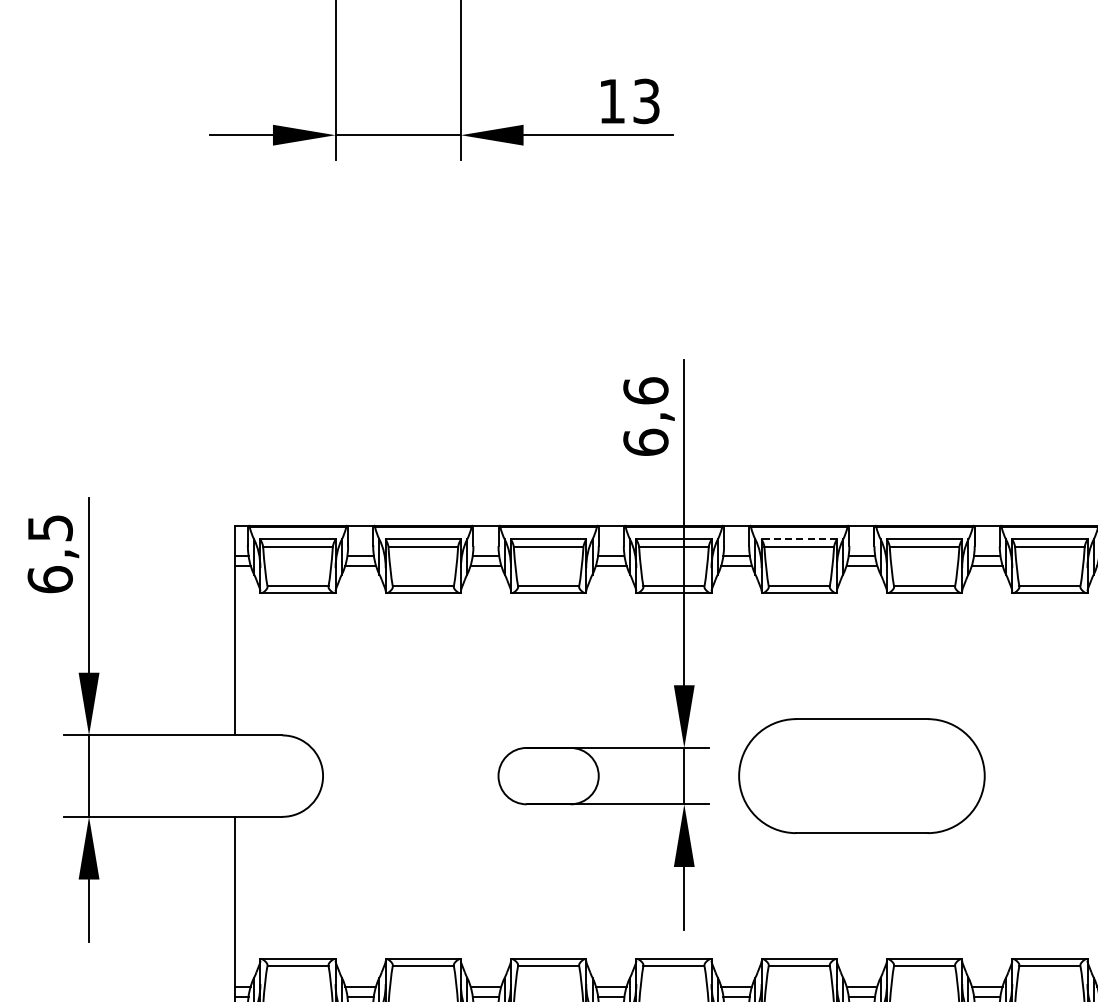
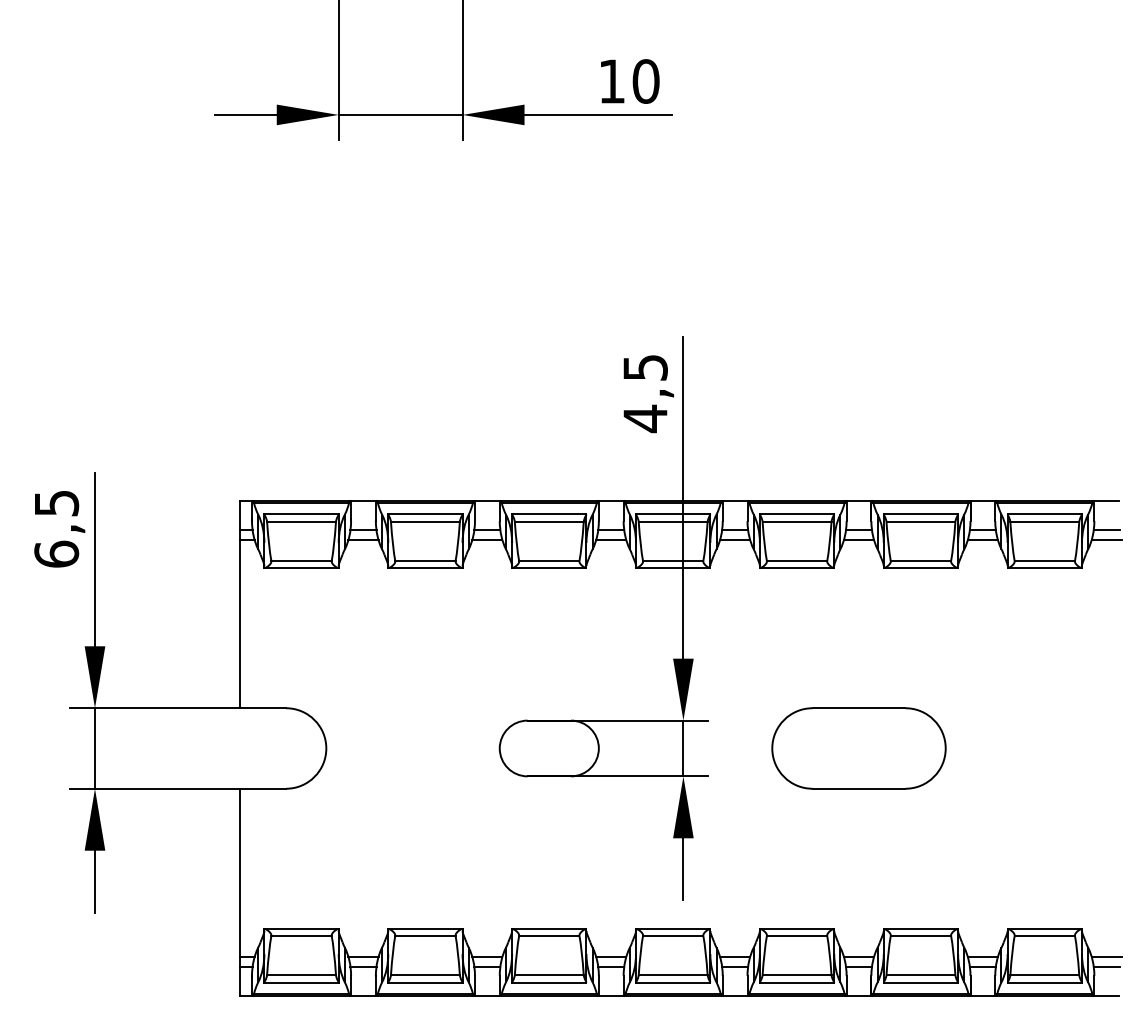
text: (645, 101) -> (645, 81), 13 -> 10
text: (645, 417) -> (645, 393), 6,6 -> 4,5
line: (798, 539) -> (796, 514), dashed -> solid
part: (861, 776) -> (858, 748), size x0.71

